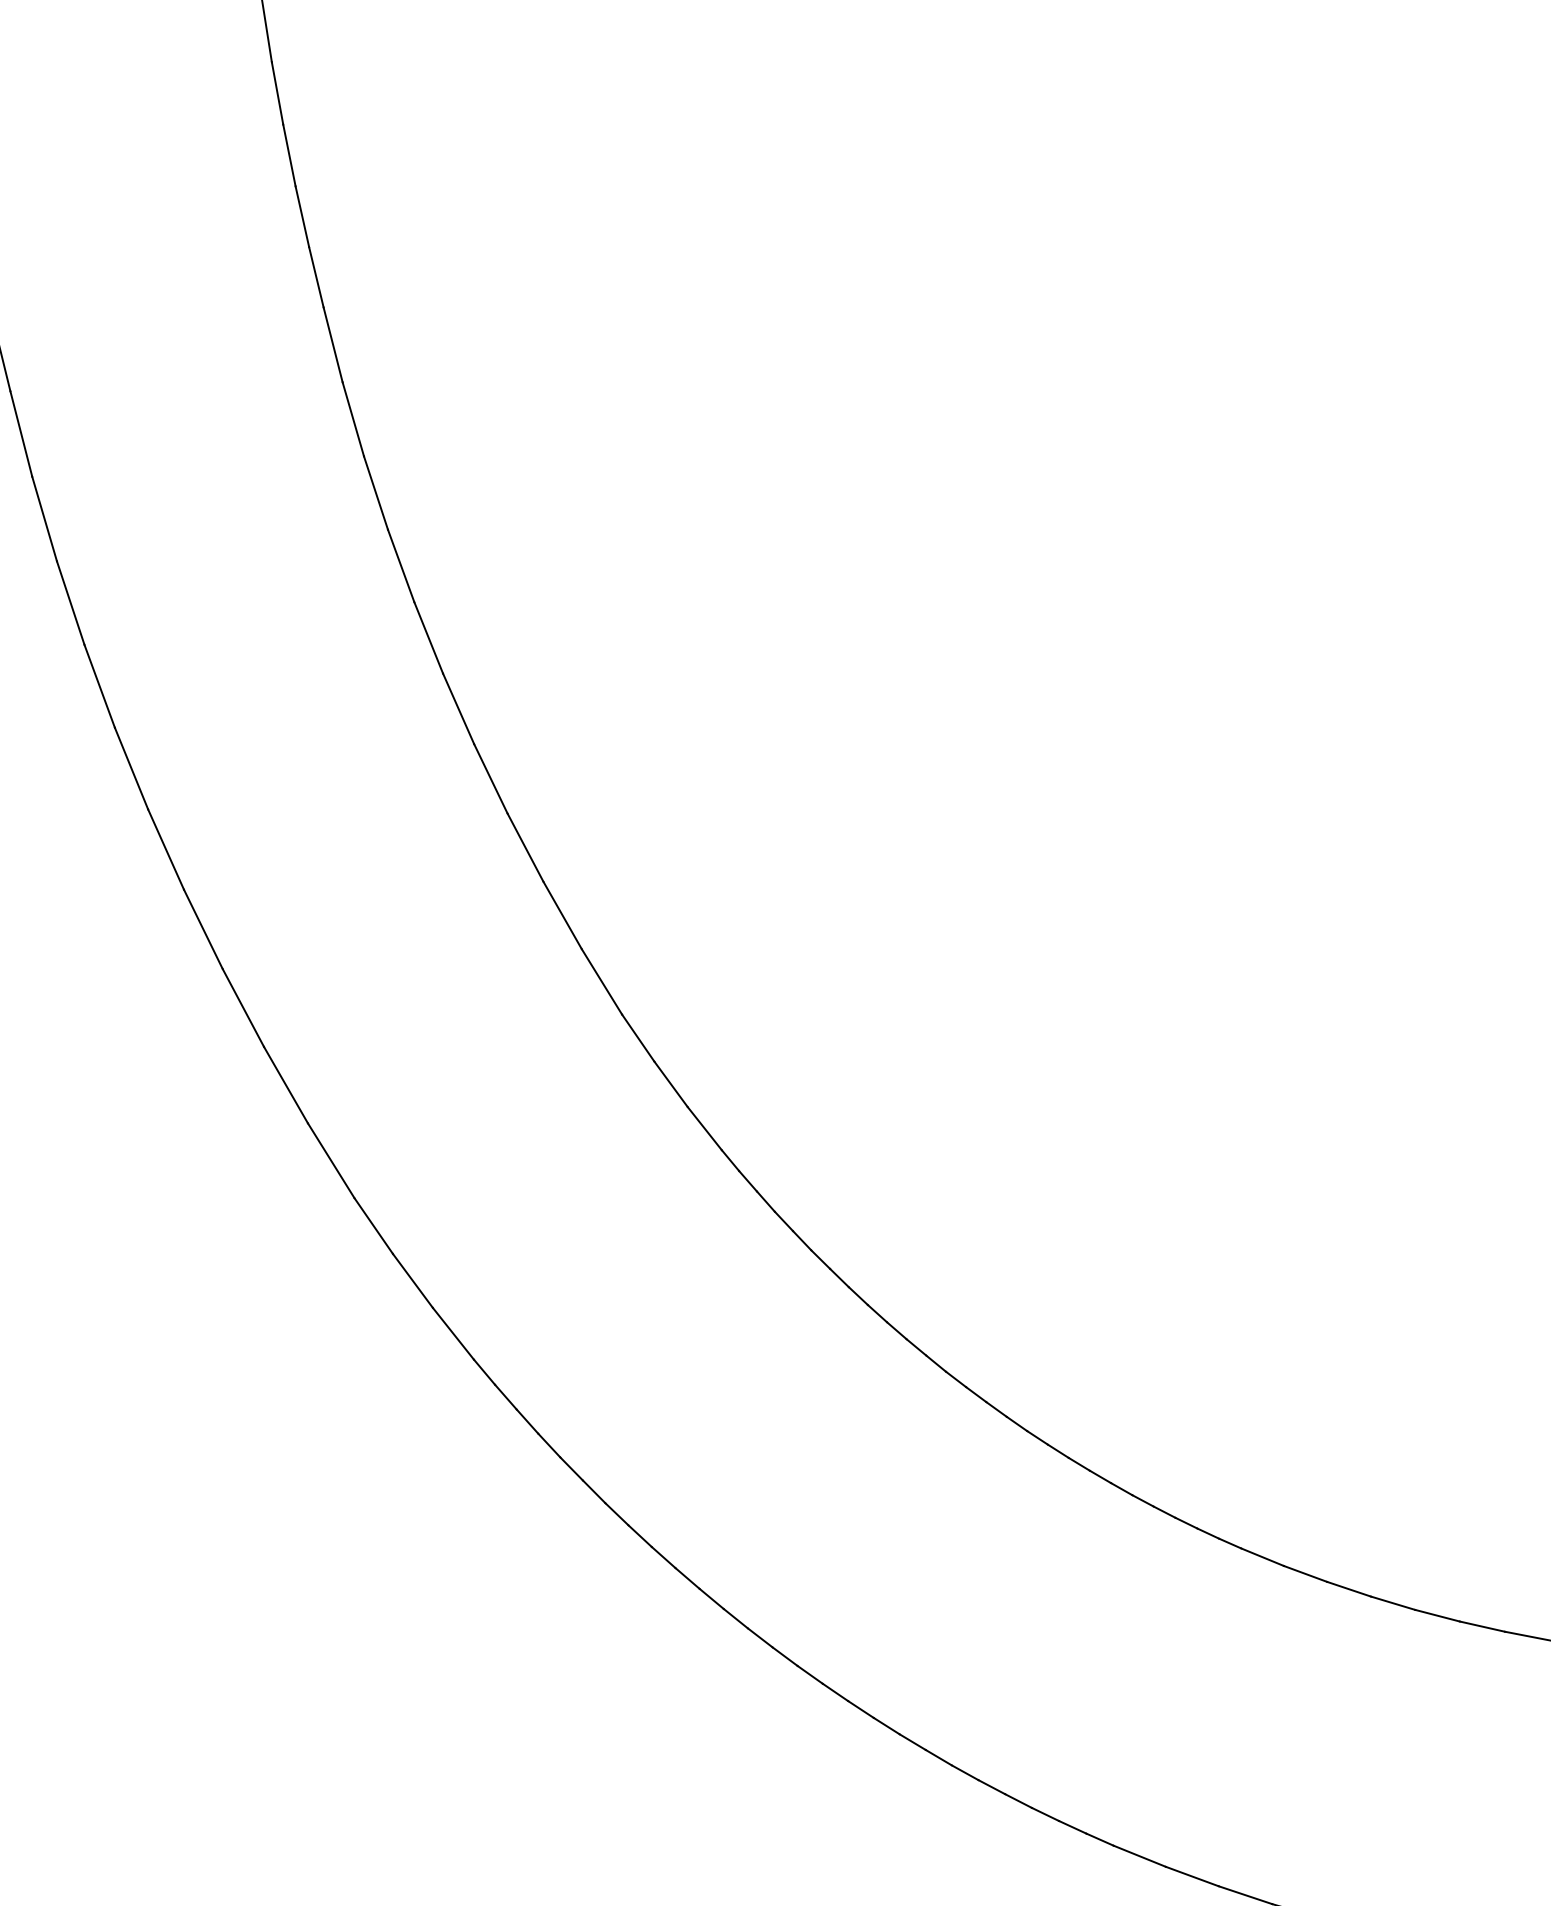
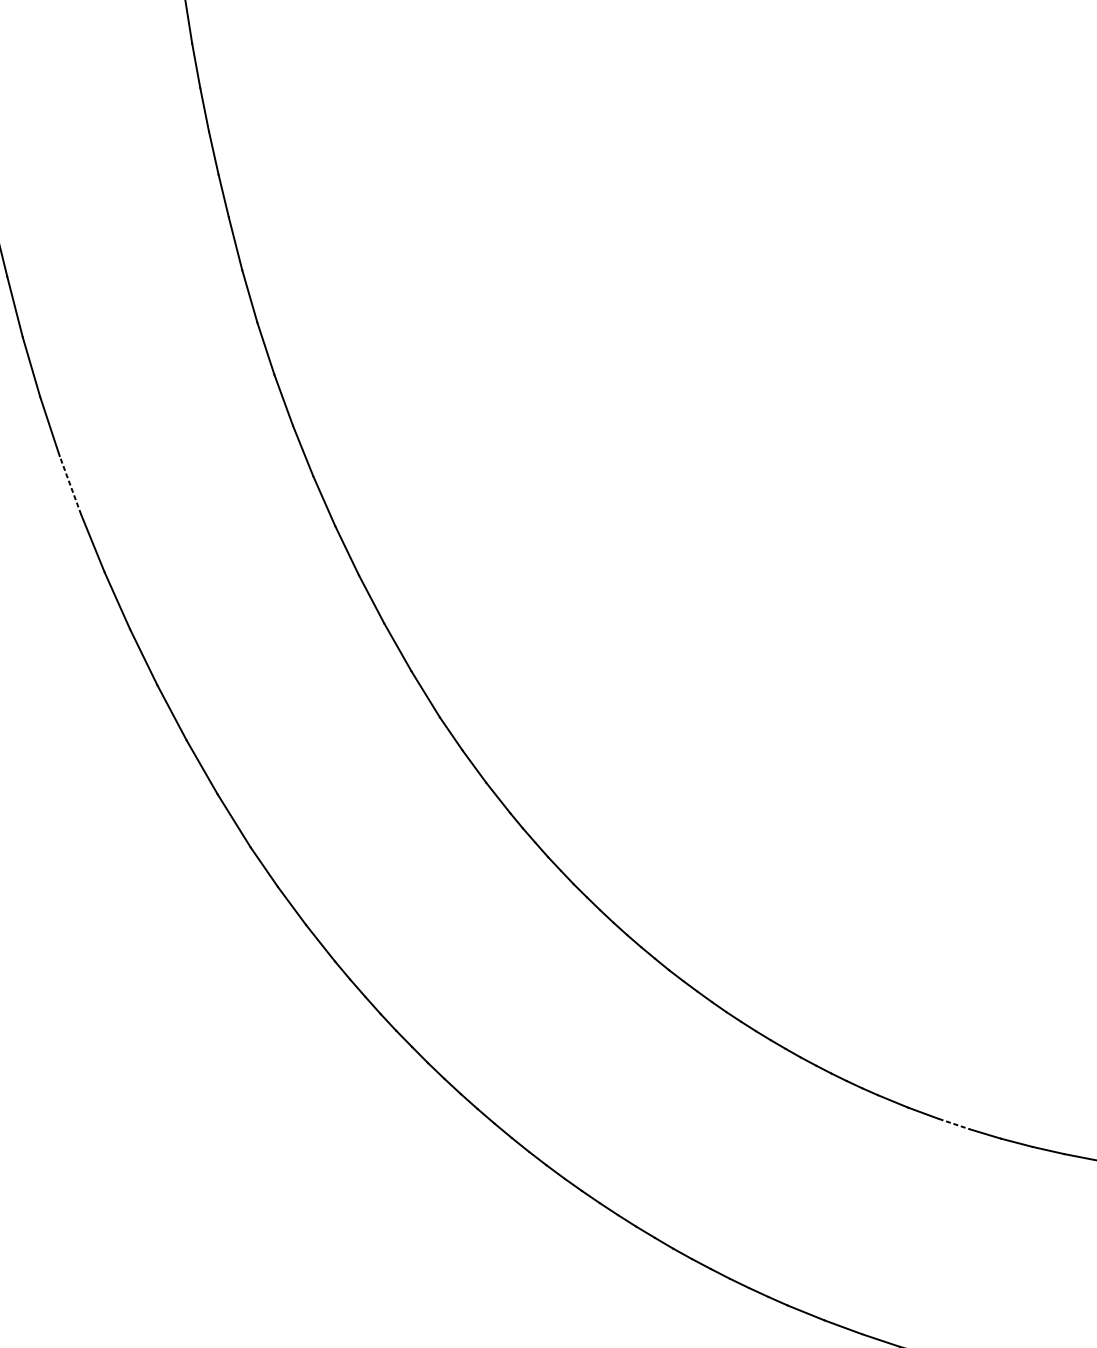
line: (99, 685) -> (70, 484), solid -> dashed
line: (1349, 1589) -> (954, 1124), solid -> dashed

